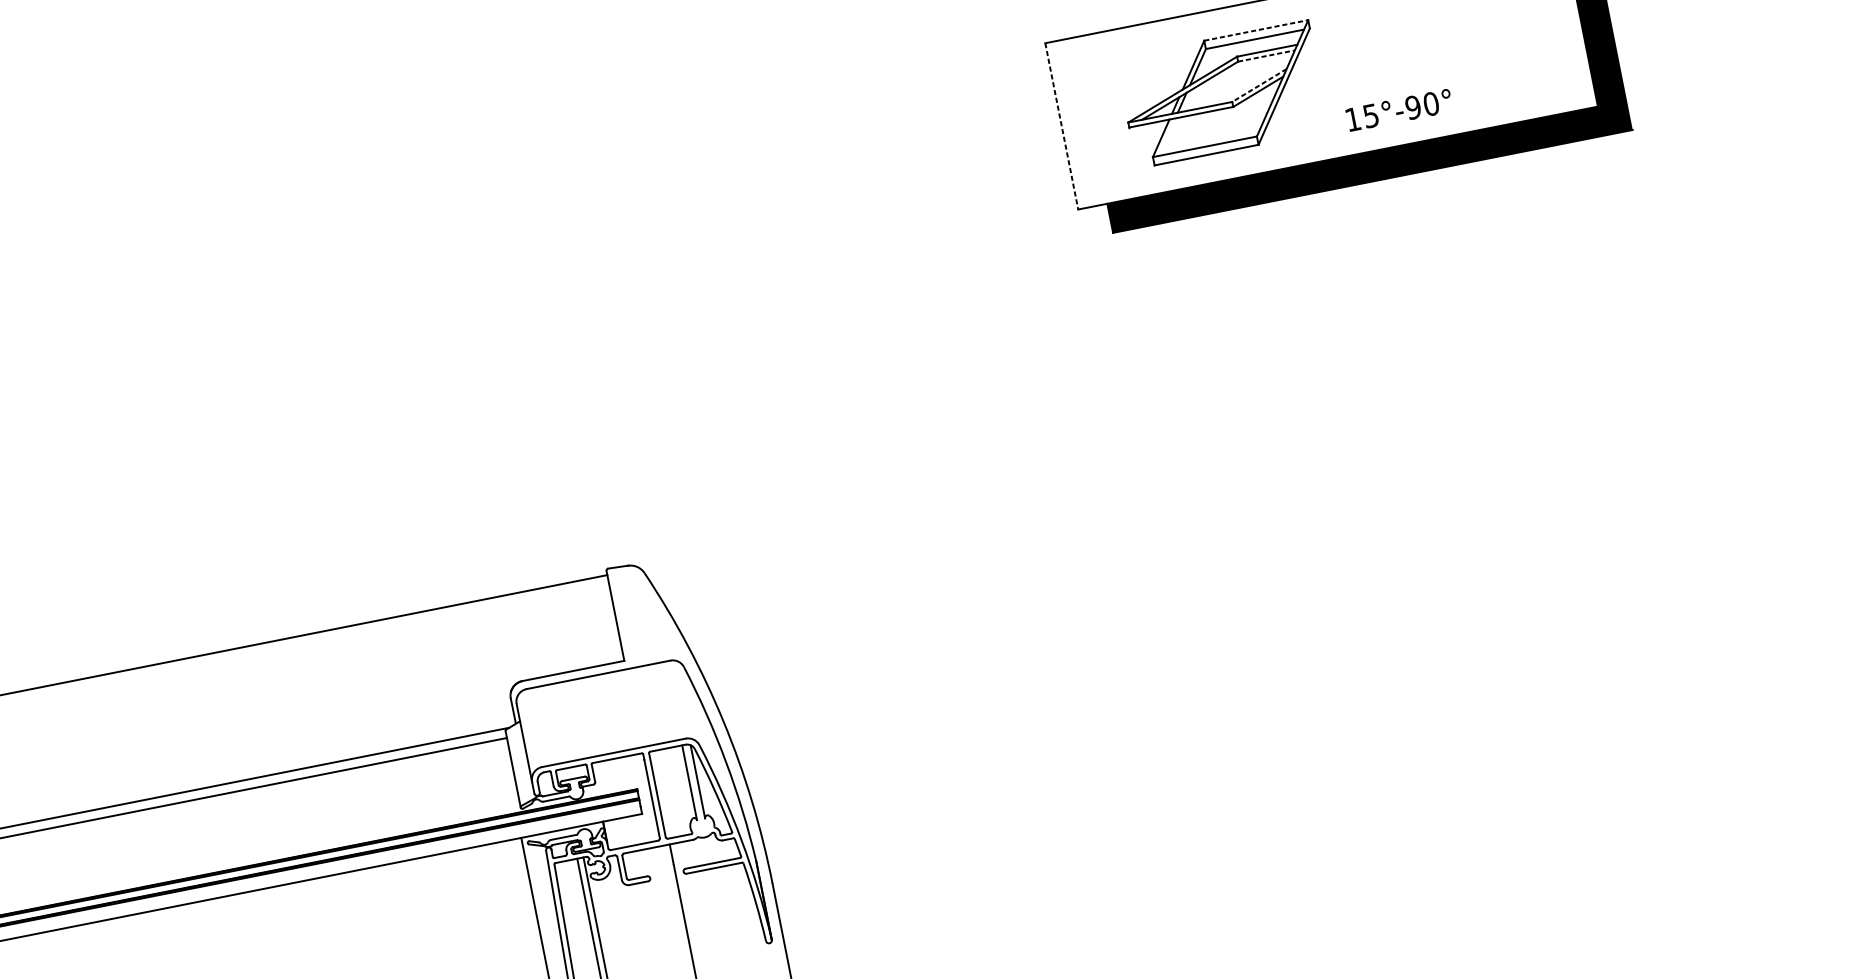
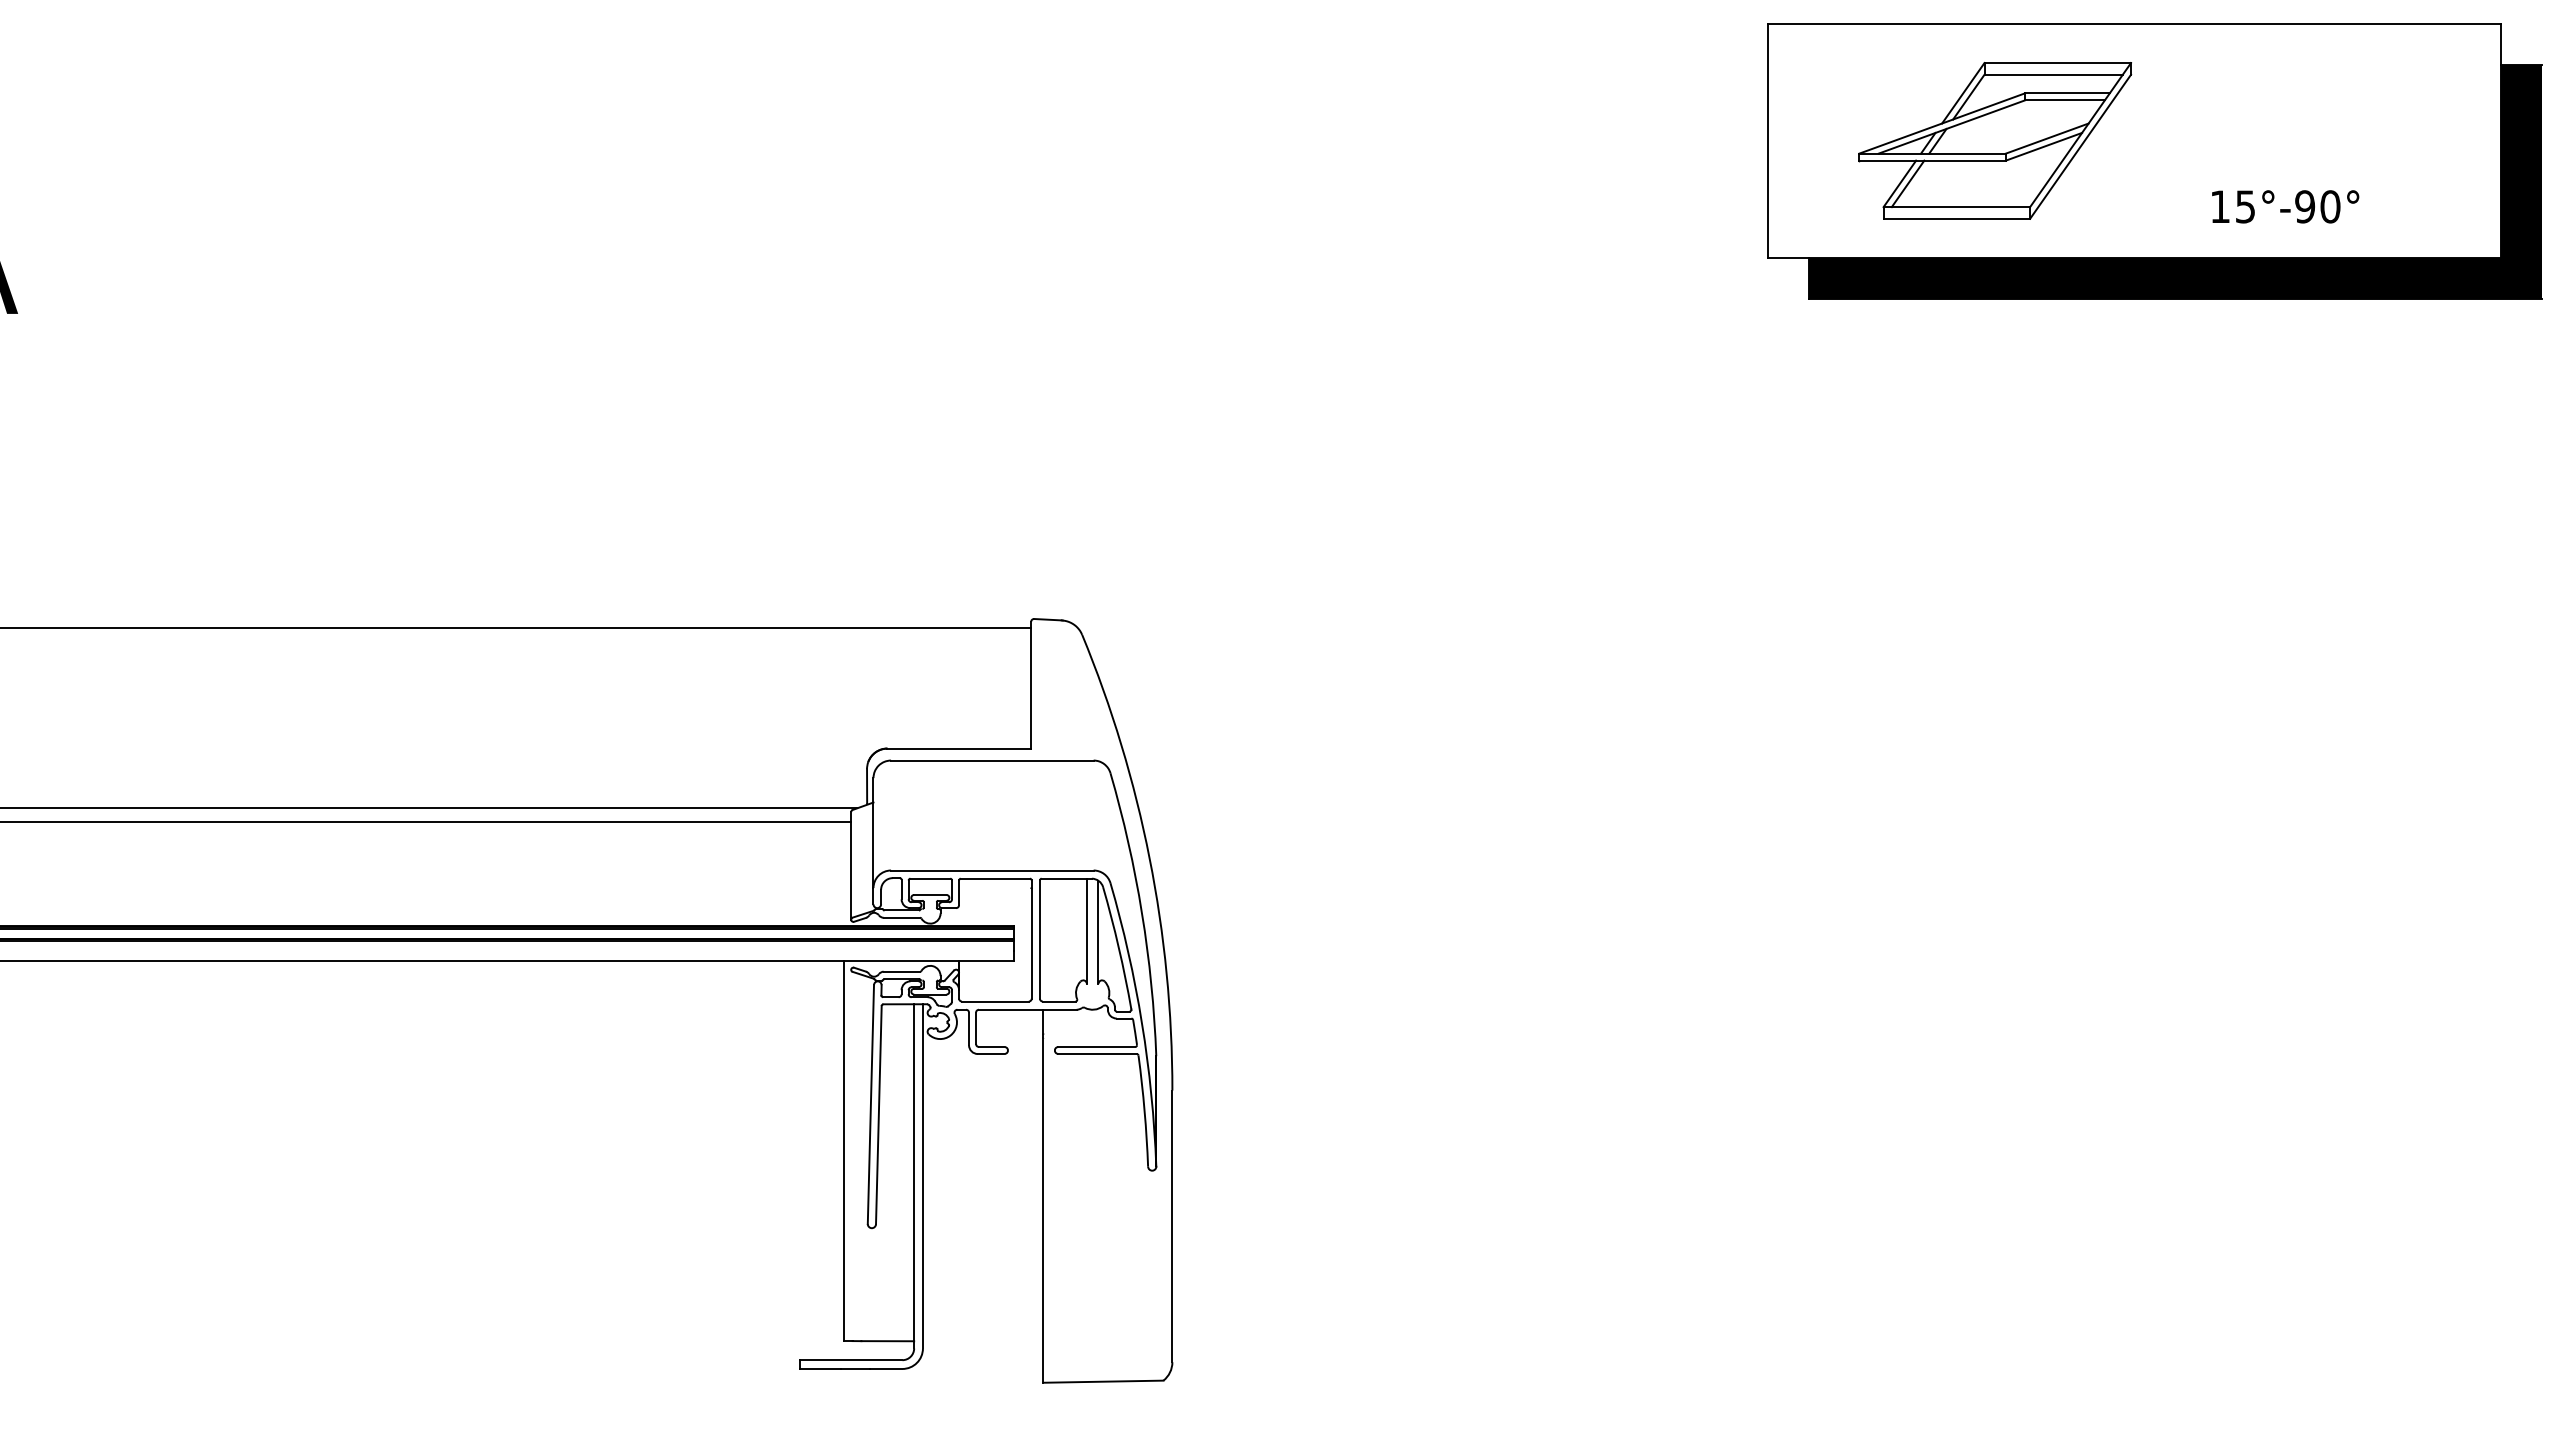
line: (1256, 30) -> (2058, 63), dashed -> solid
line: (1267, 55) -> (2065, 100), dashed -> solid
line: (1259, 85) -> (2047, 138), dashed -> solid
text: (1399, 110) -> (2285, 206), moved
line: (1062, 126) -> (1768, 141), dashed -> solid
line: (1166, 137) -> (1907, 183), added

